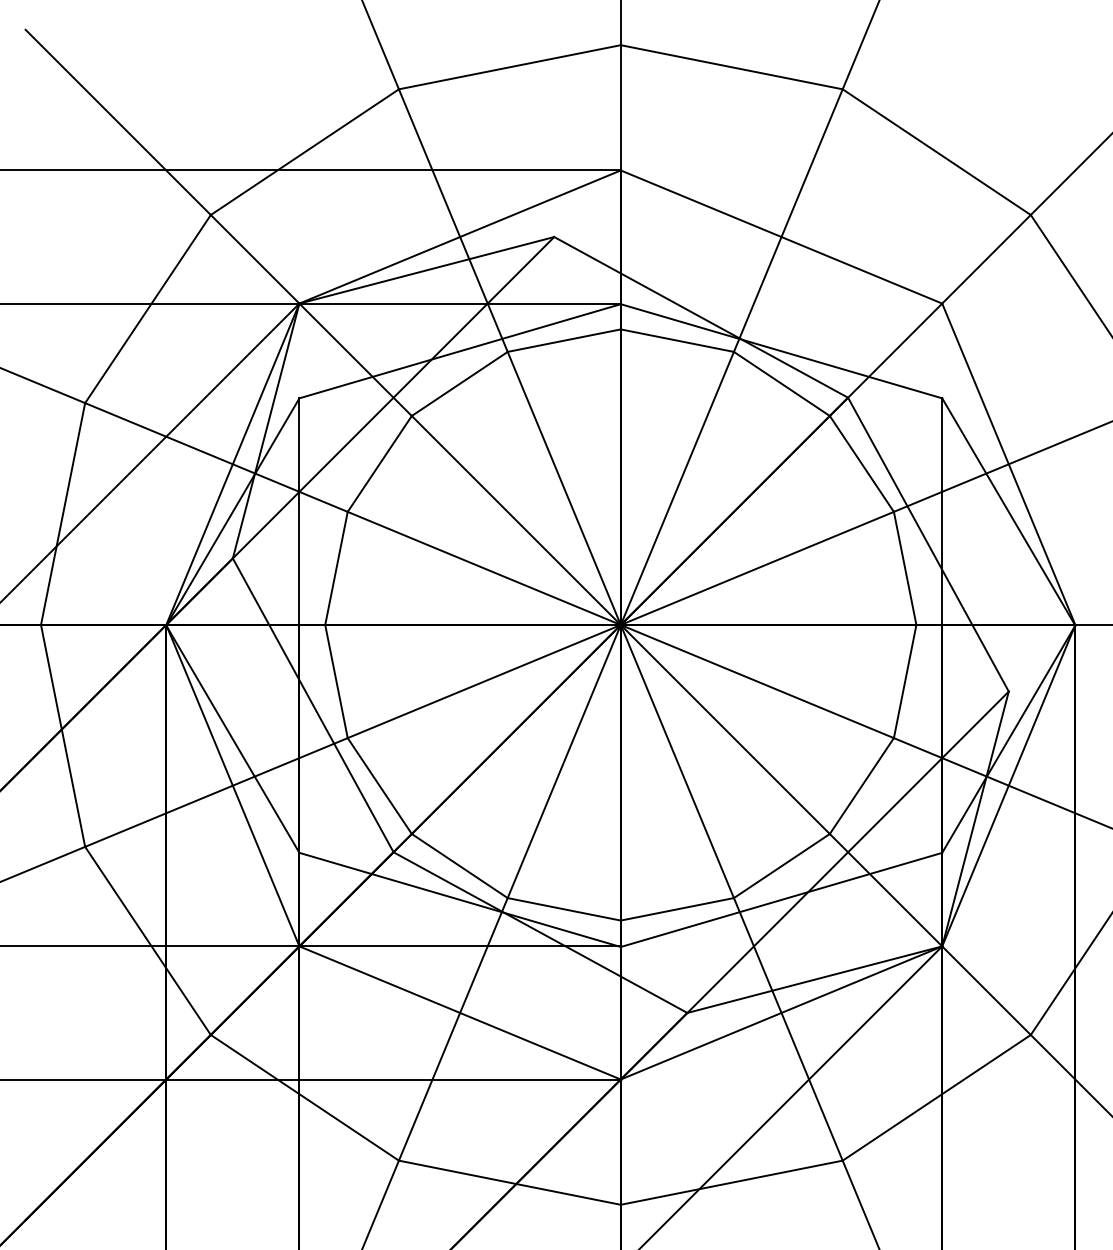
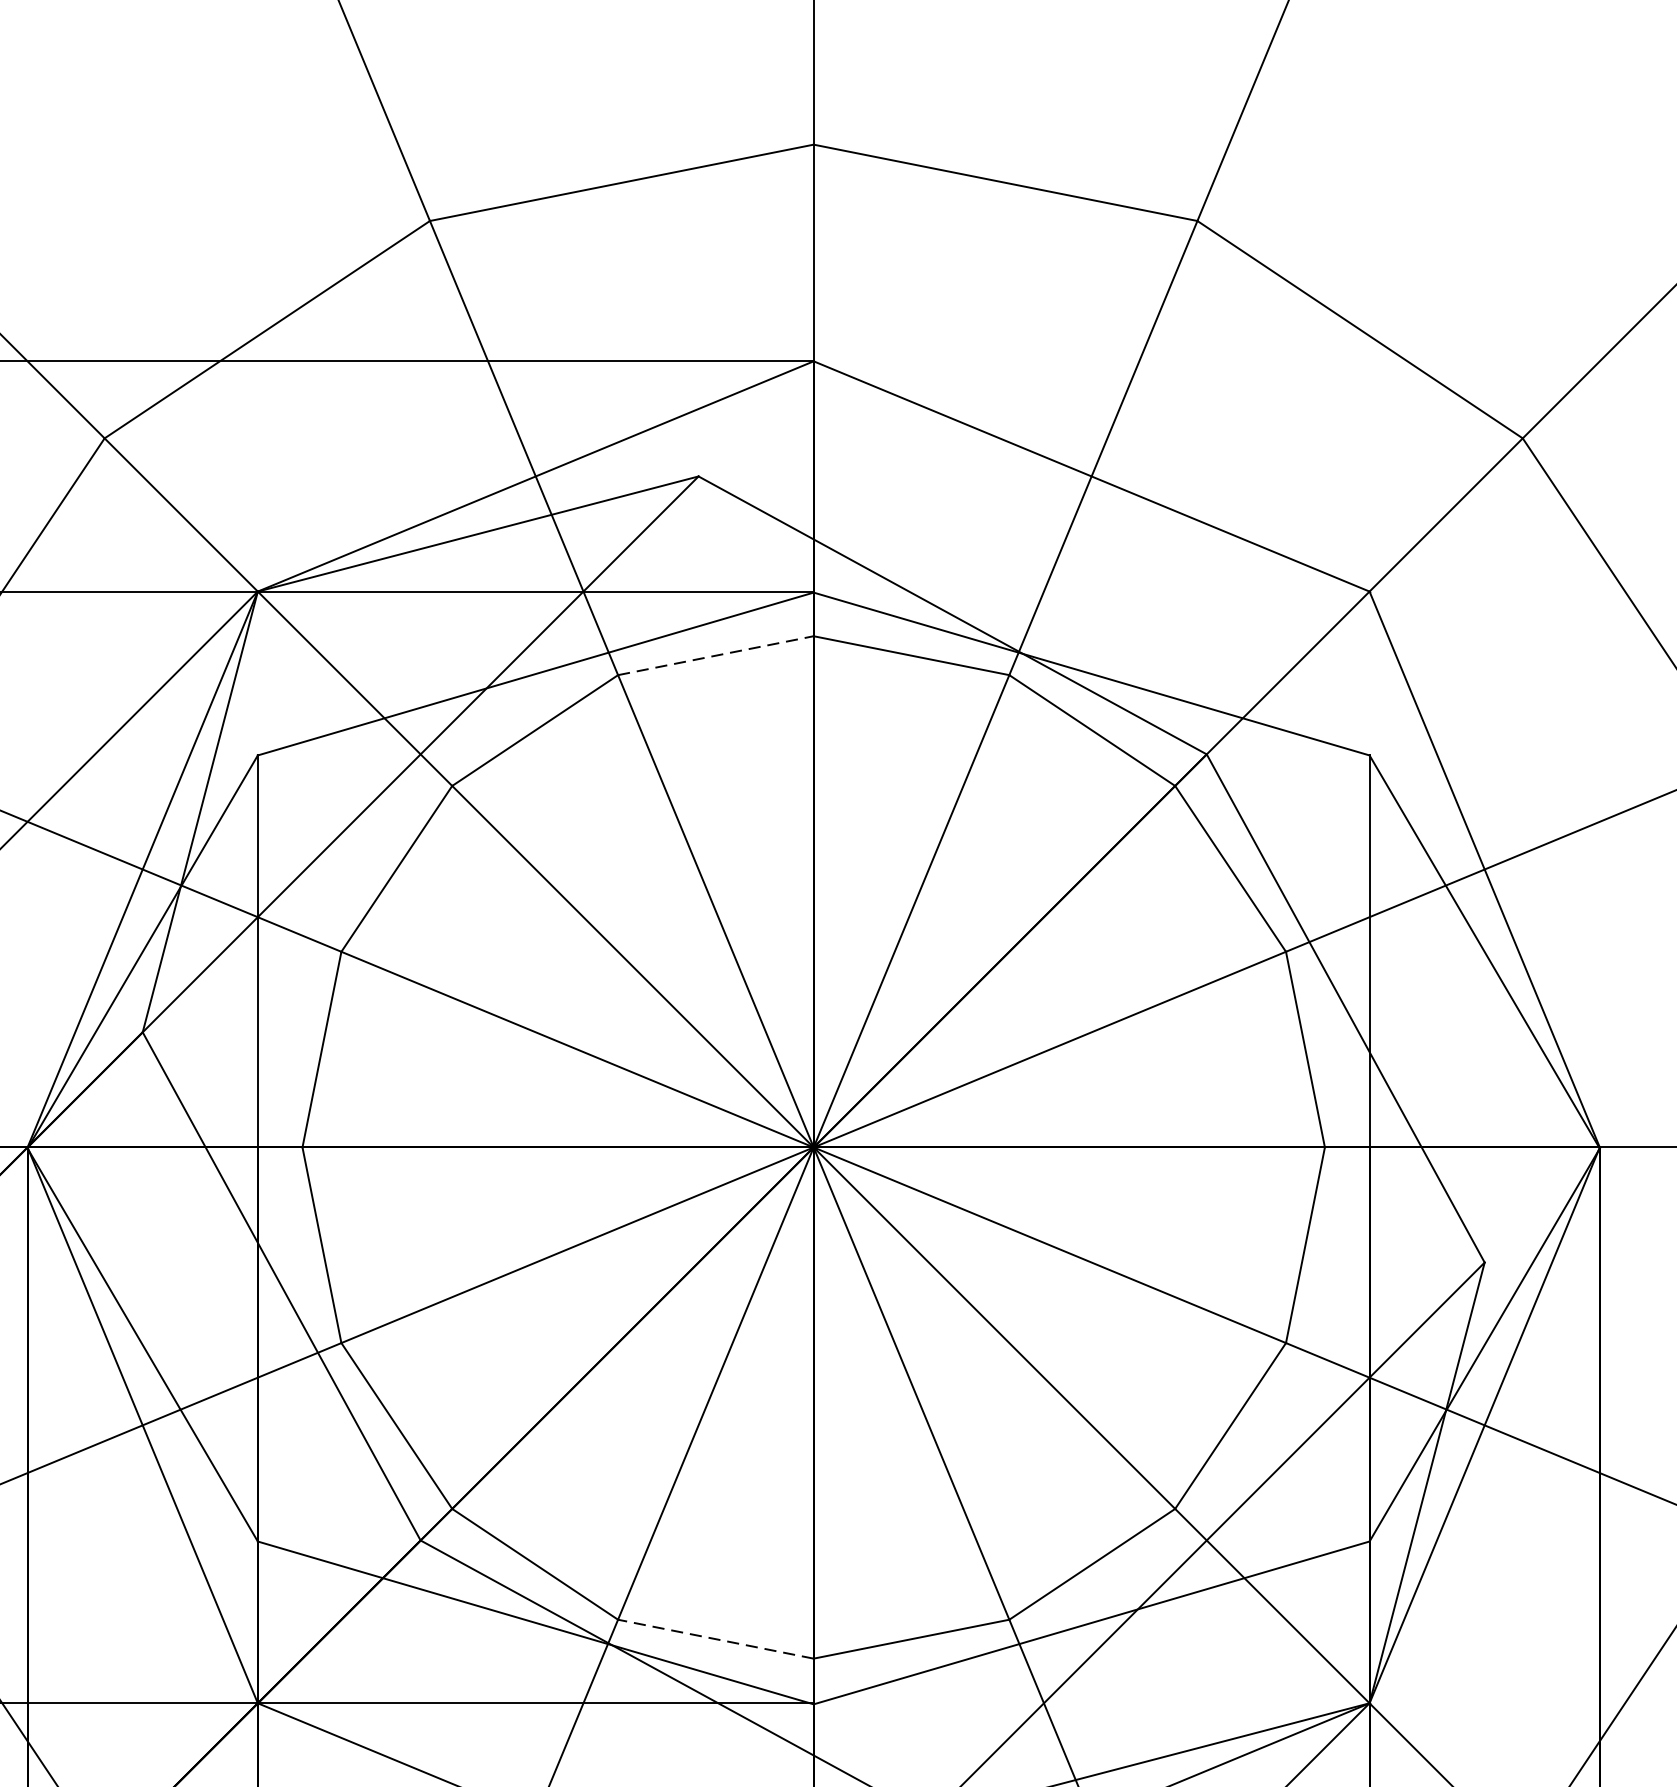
line: (564, 340) -> (716, 655), solid -> dashed
line: (564, 909) -> (716, 1639), solid -> dashed

